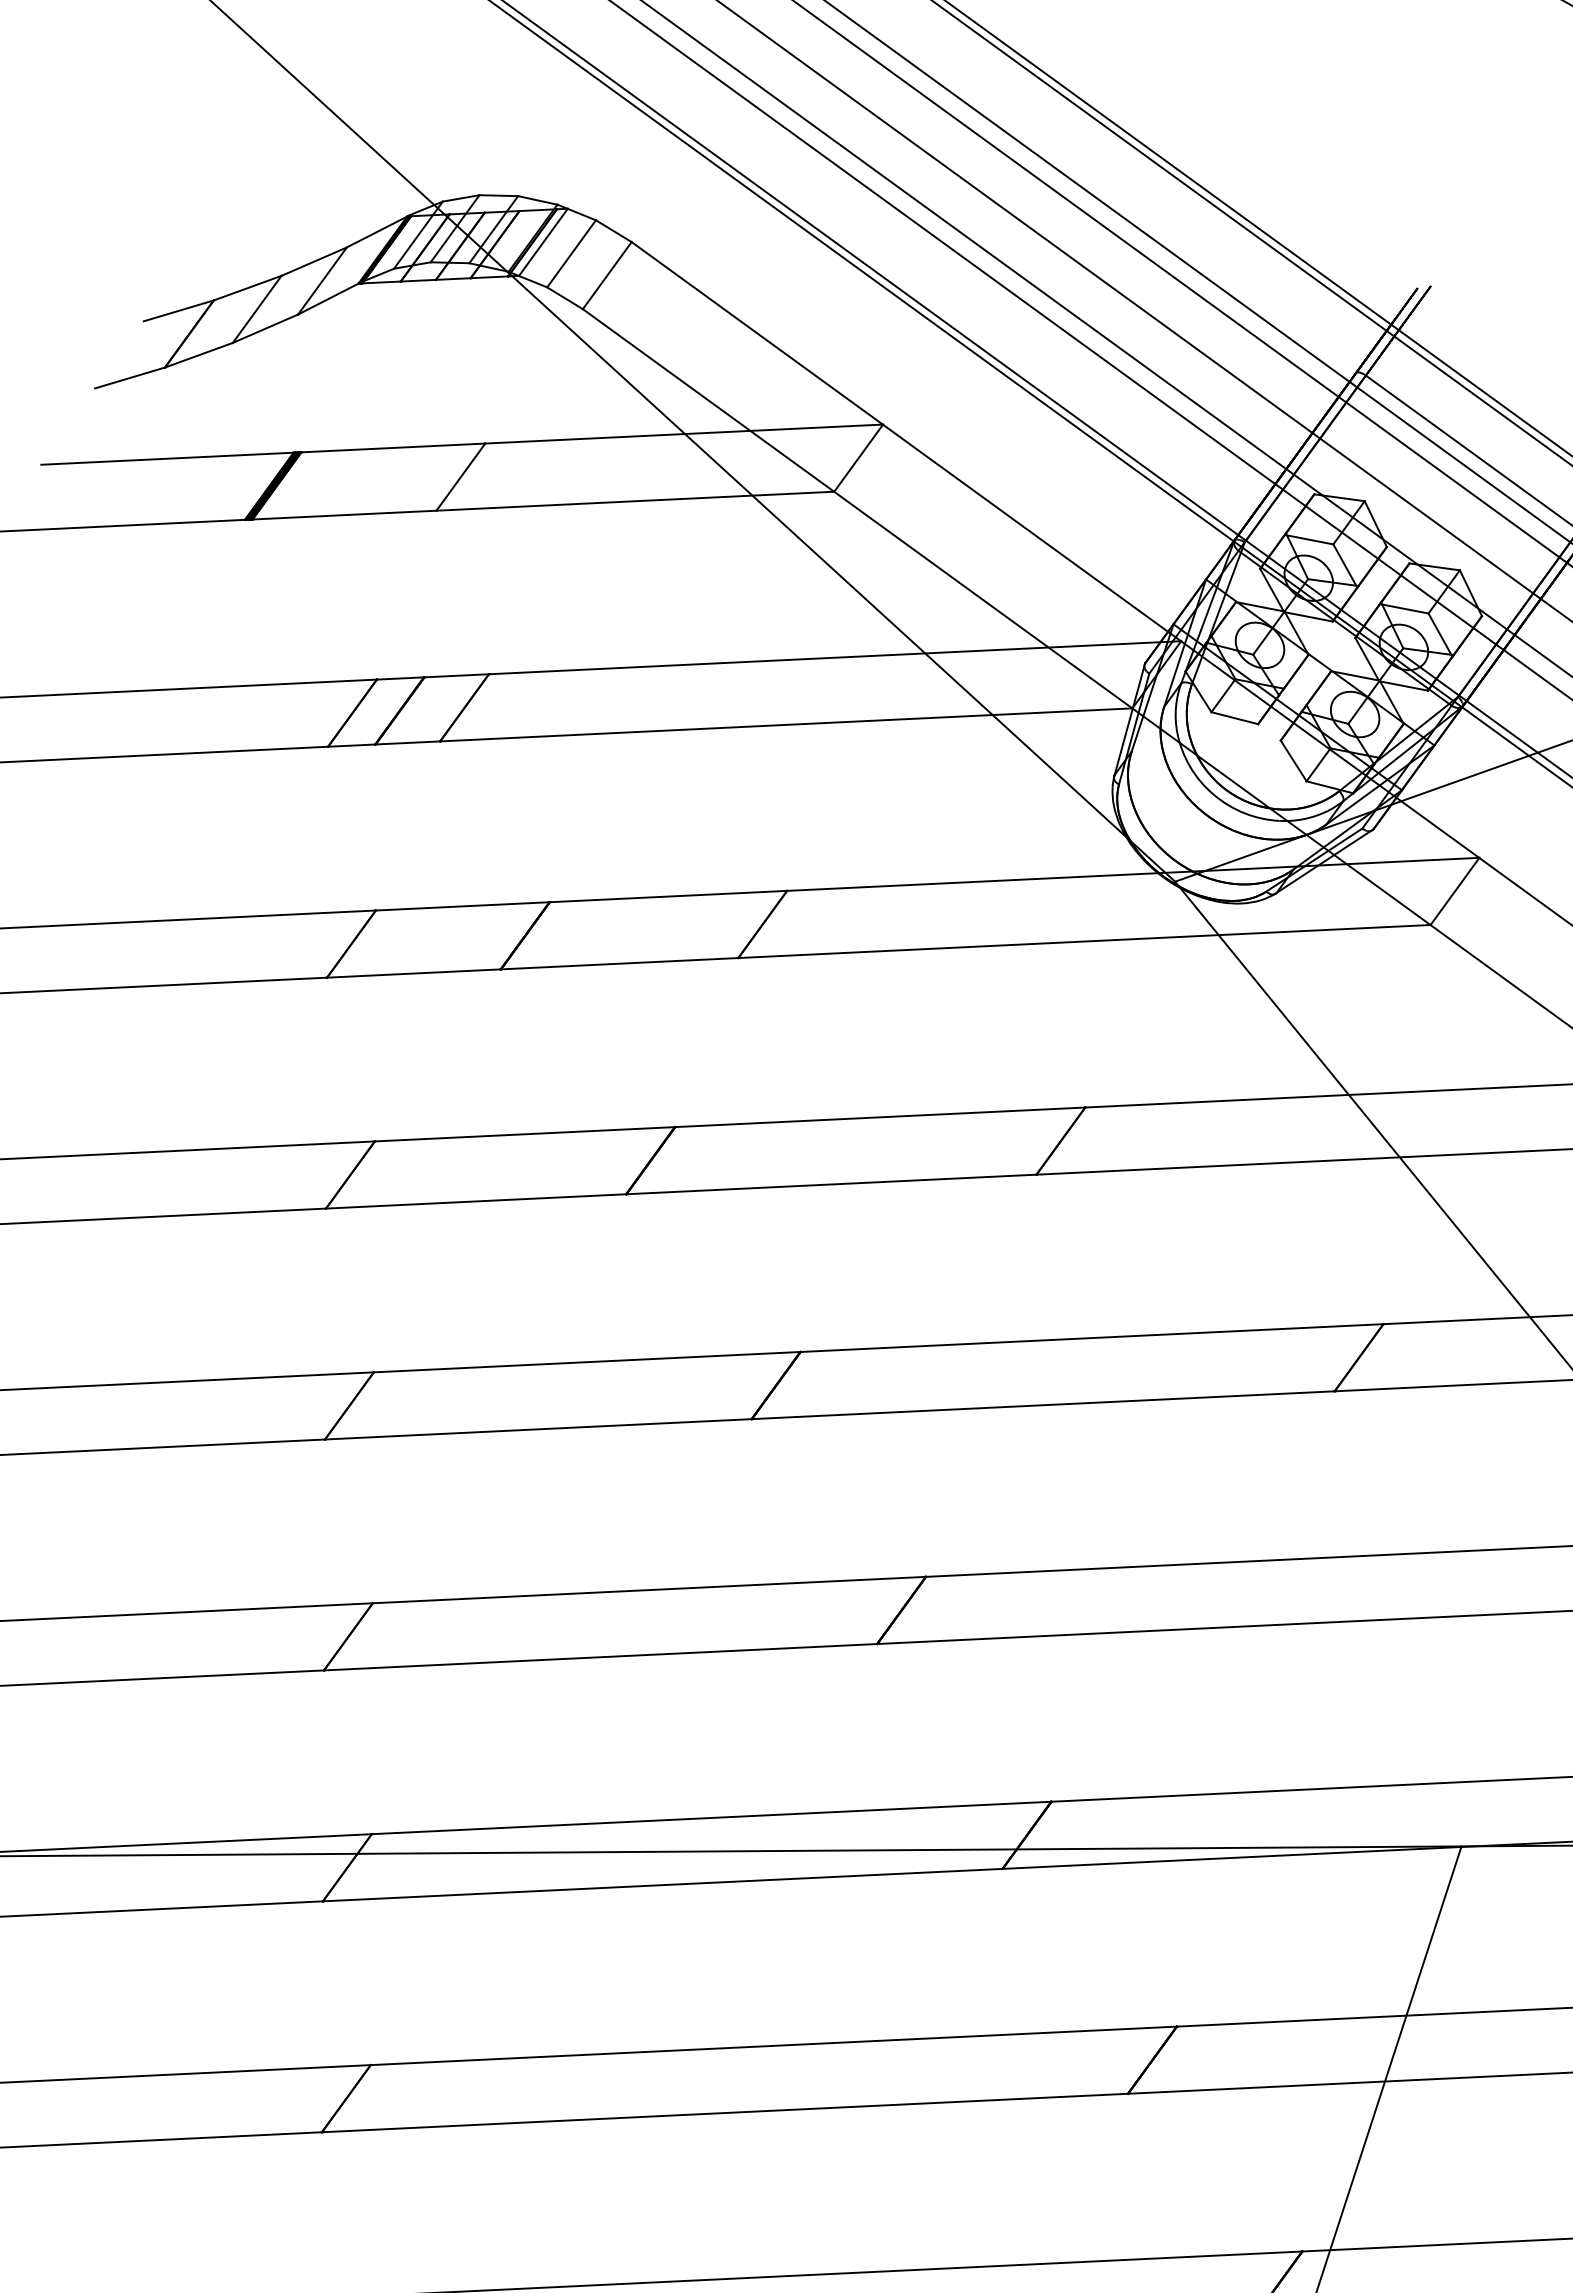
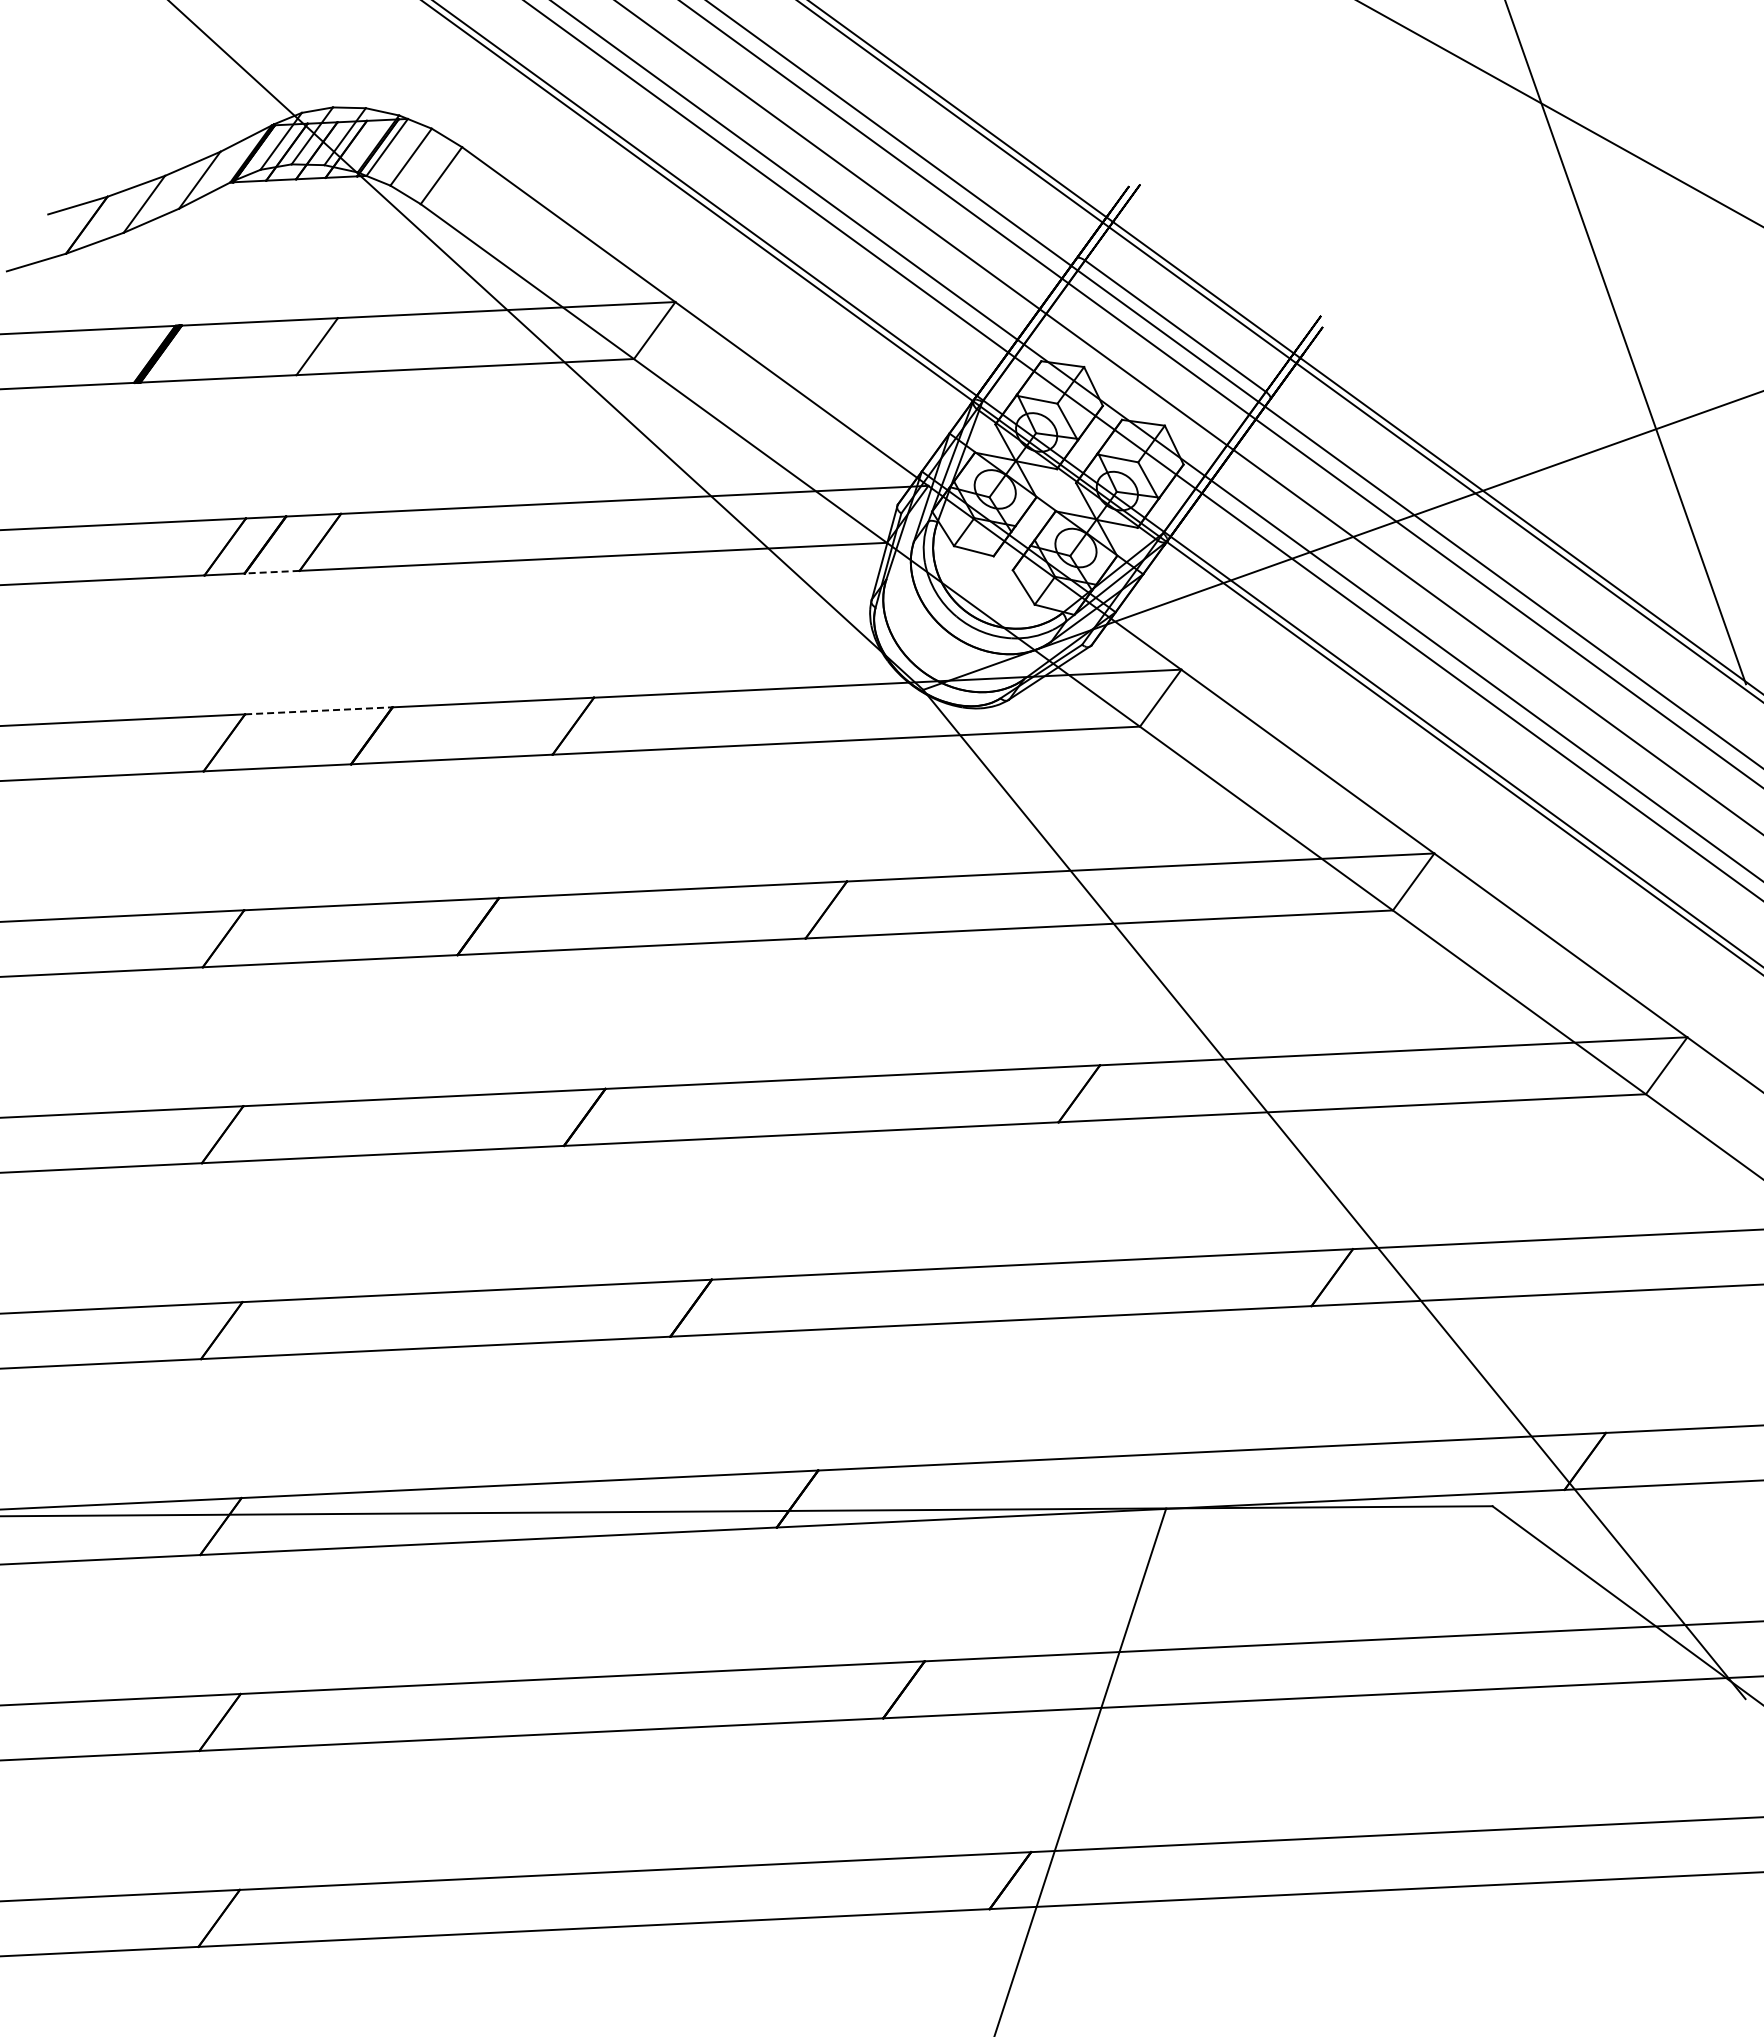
line: (406, 743) -> (271, 572), solid -> dashed
line: (462, 905) -> (318, 710), solid -> dashed

